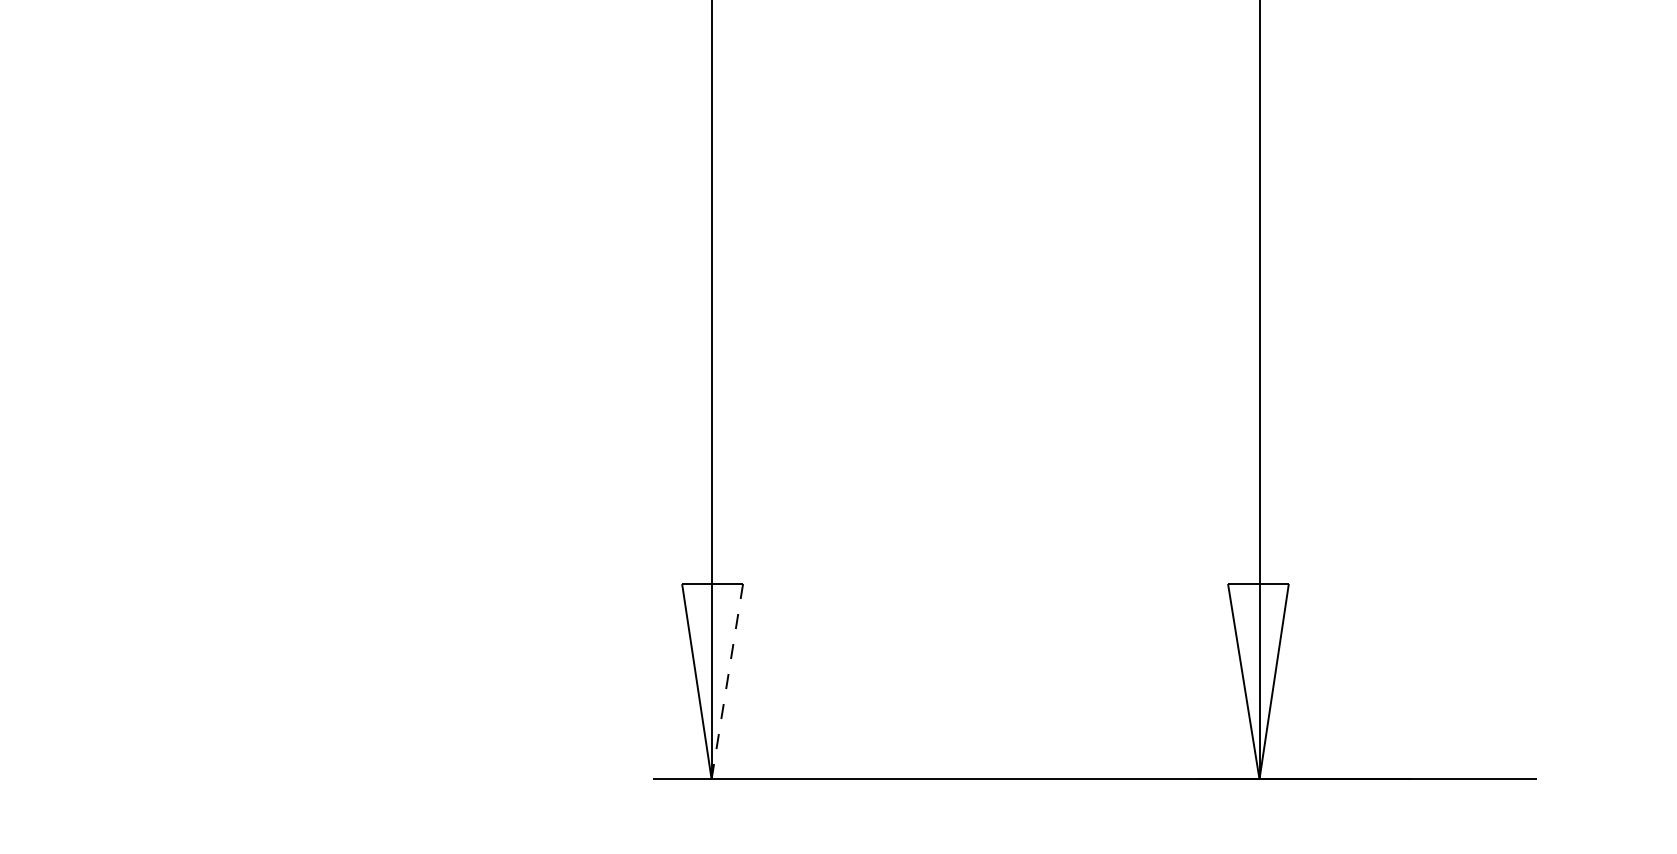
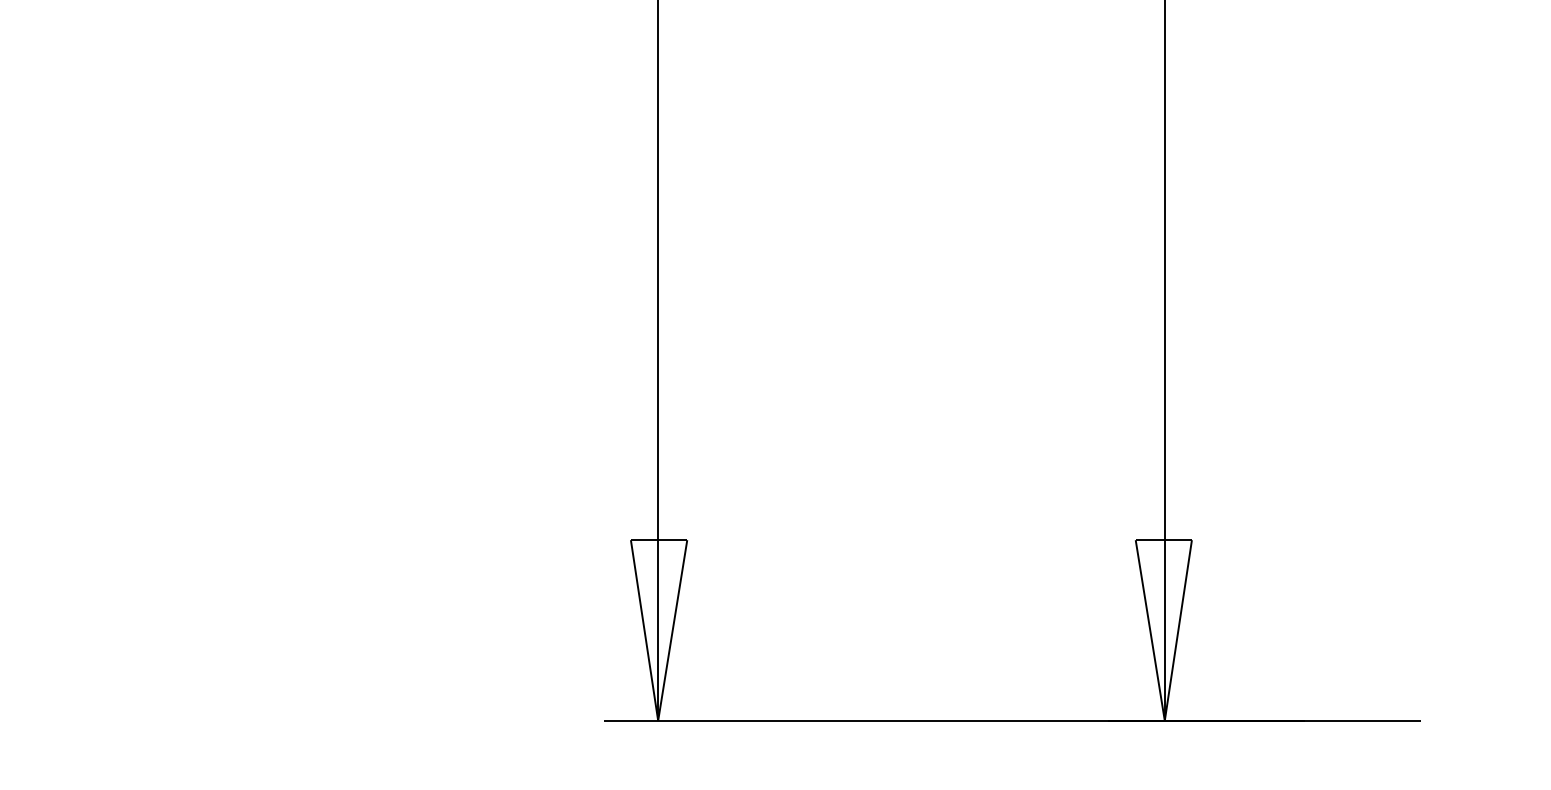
line: (727, 681) -> (672, 630), dashed -> solid

